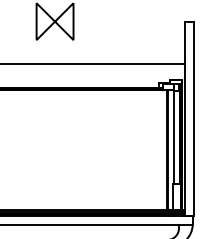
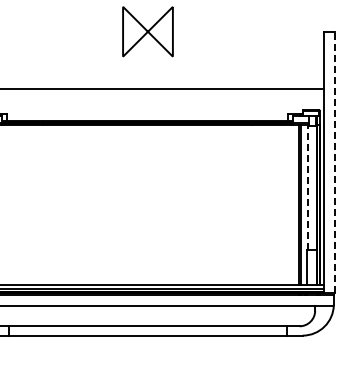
line: (193, 118) -> (334, 162), solid -> dashed
line: (173, 137) -> (307, 187), solid -> dashed

